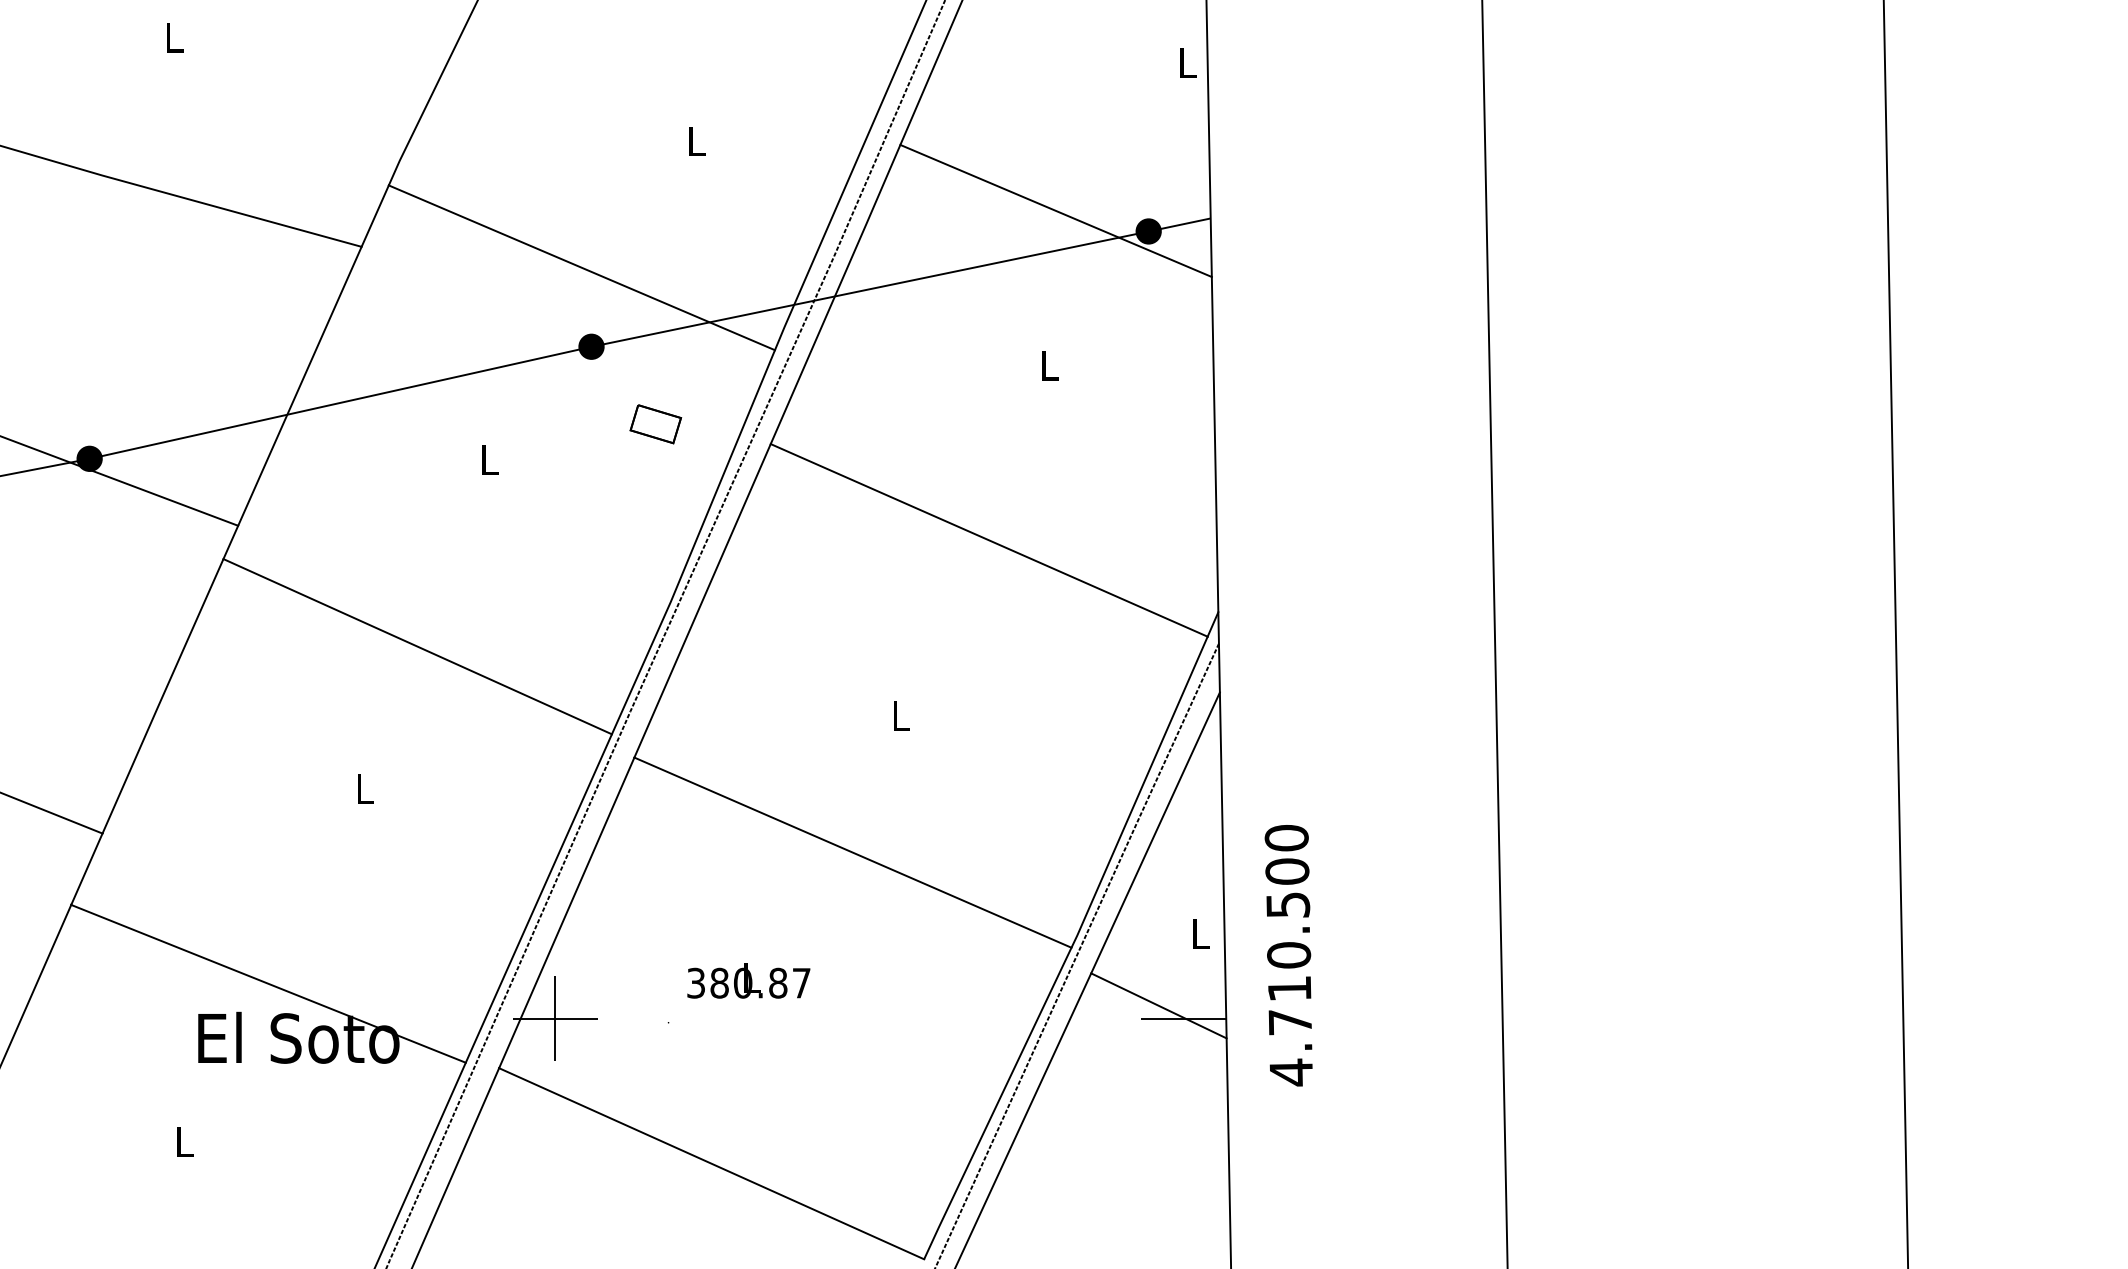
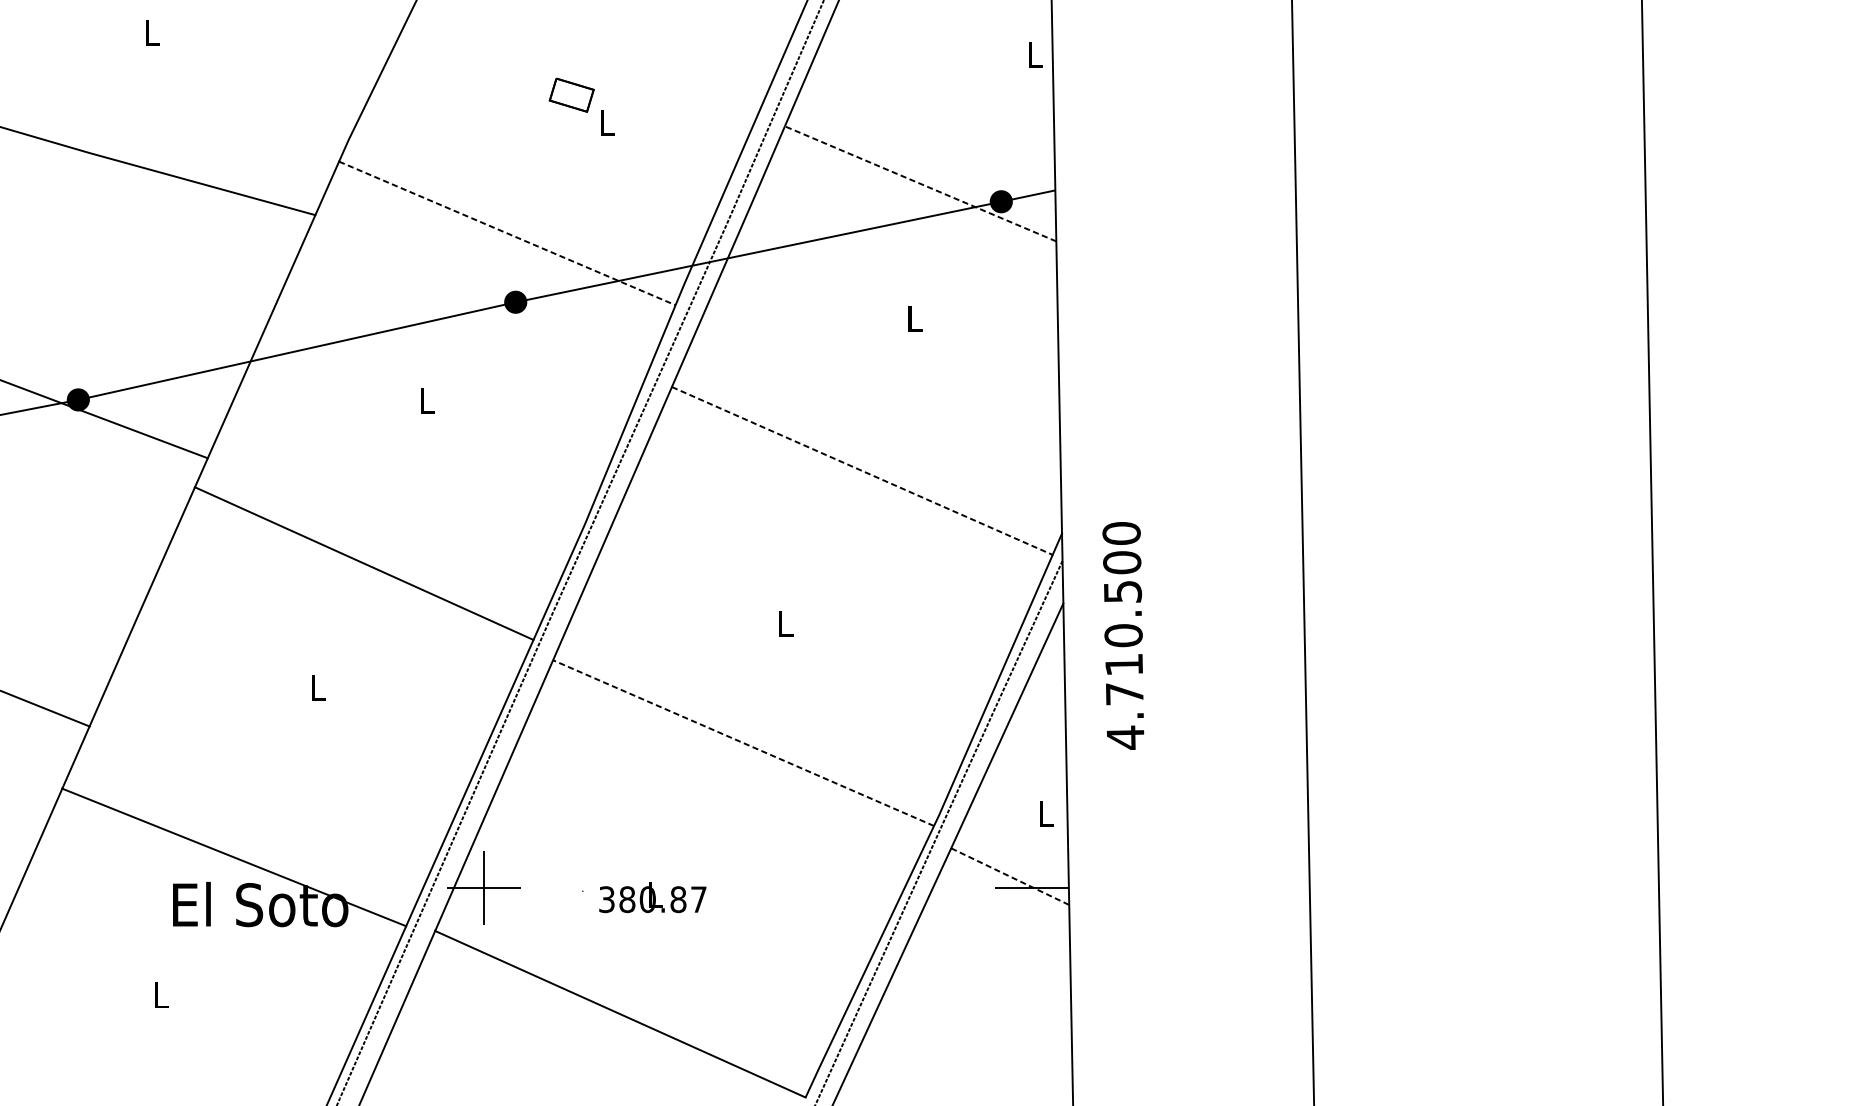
line: (1055, 210) -> (920, 183), solid -> dashed
line: (581, 267) -> (507, 233), solid -> dashed
part: (655, 424) -> (571, 95), moved
line: (989, 540) -> (862, 471), solid -> dashed
line: (852, 852) -> (743, 742), solid -> dashed
text: (1288, 955) -> (1123, 635), moved
text: (748, 980) -> (652, 897), moved
line: (1159, 1006) -> (1010, 877), solid -> dashed

